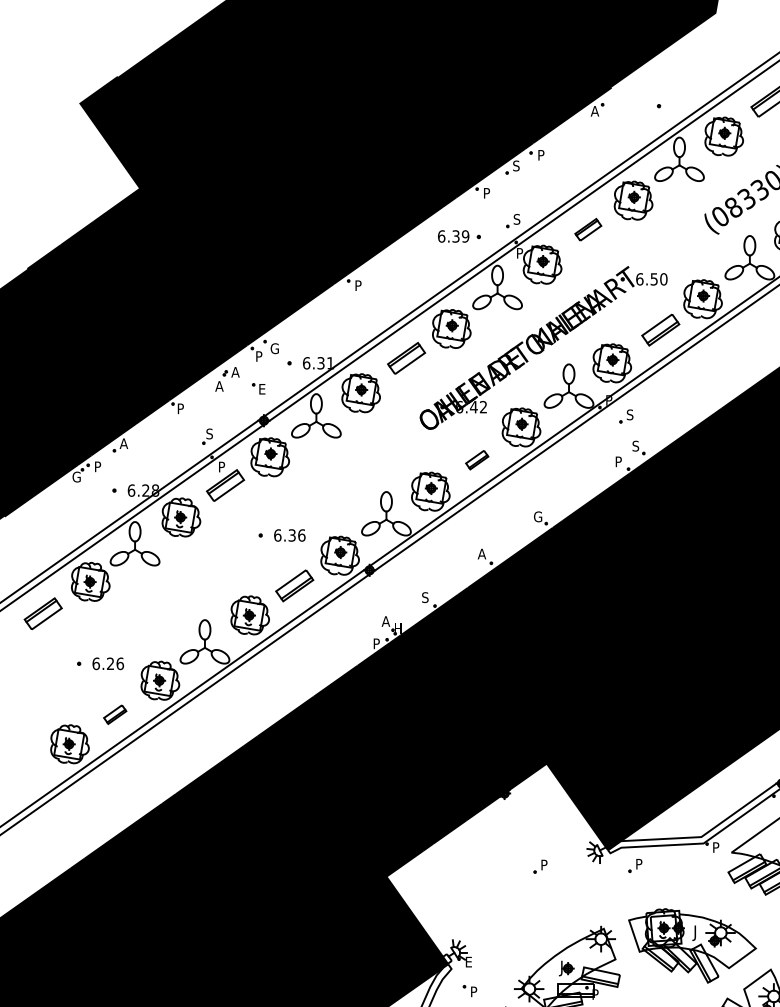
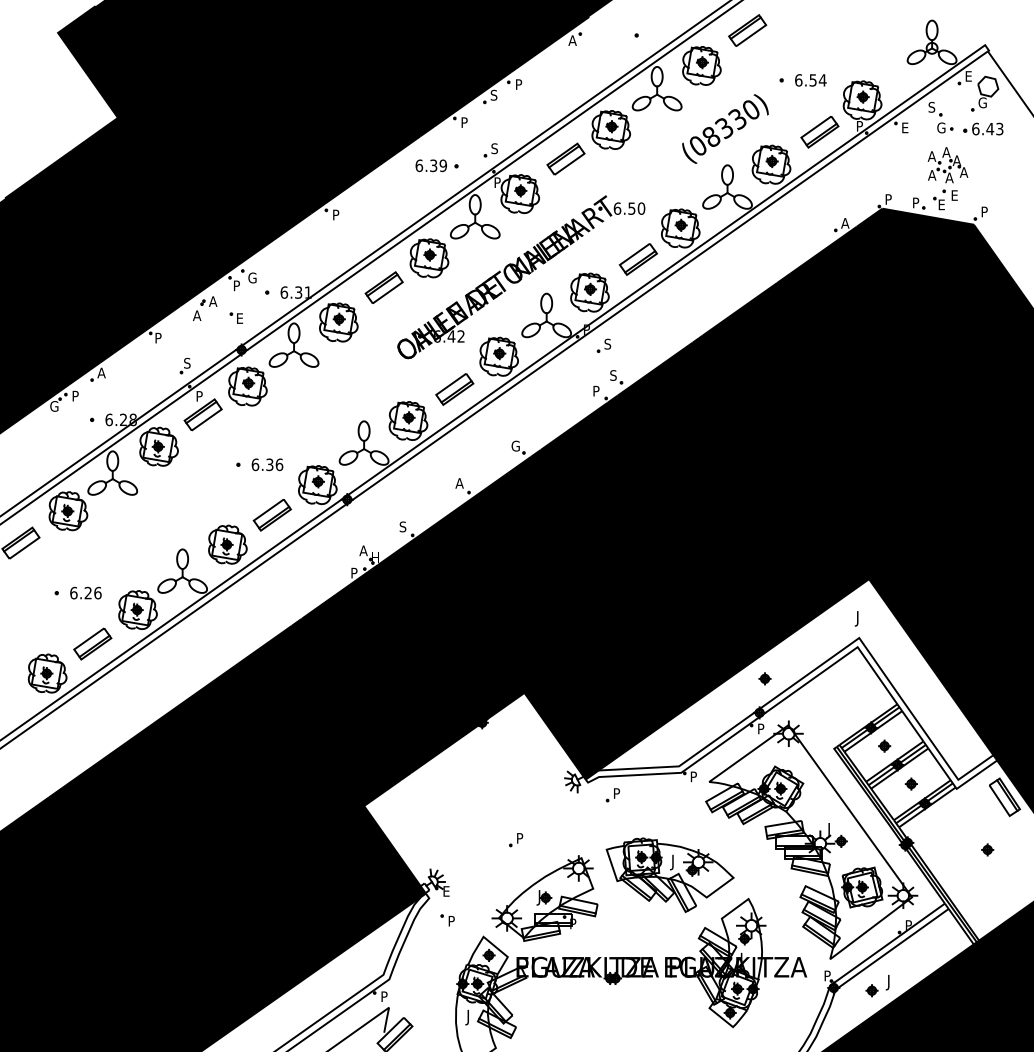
part: (587, 229) -> (565, 158), size x1.43
part: (476, 460) -> (454, 389), size x1.67
part: (114, 714) -> (92, 643), size x1.67
part: (540, 867) -> (516, 840), moved

